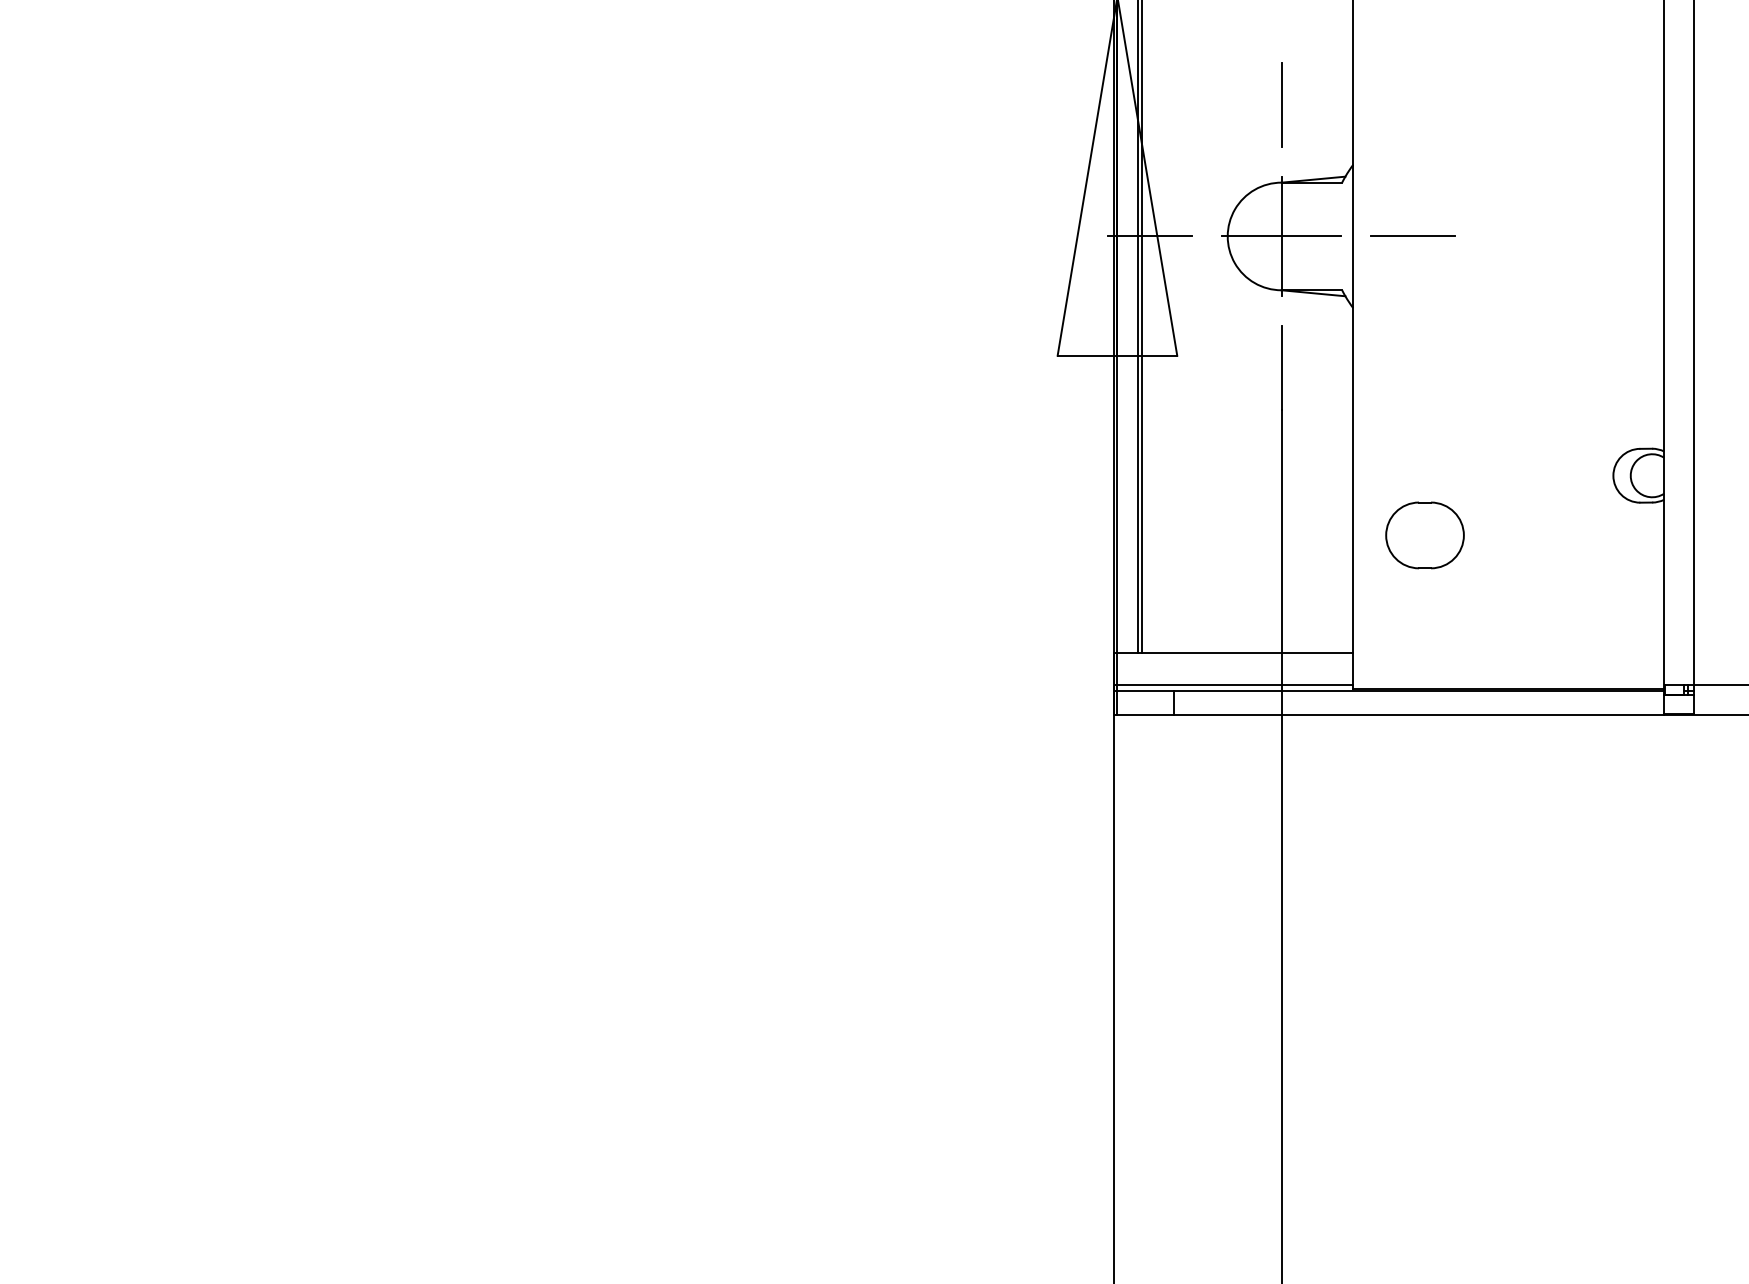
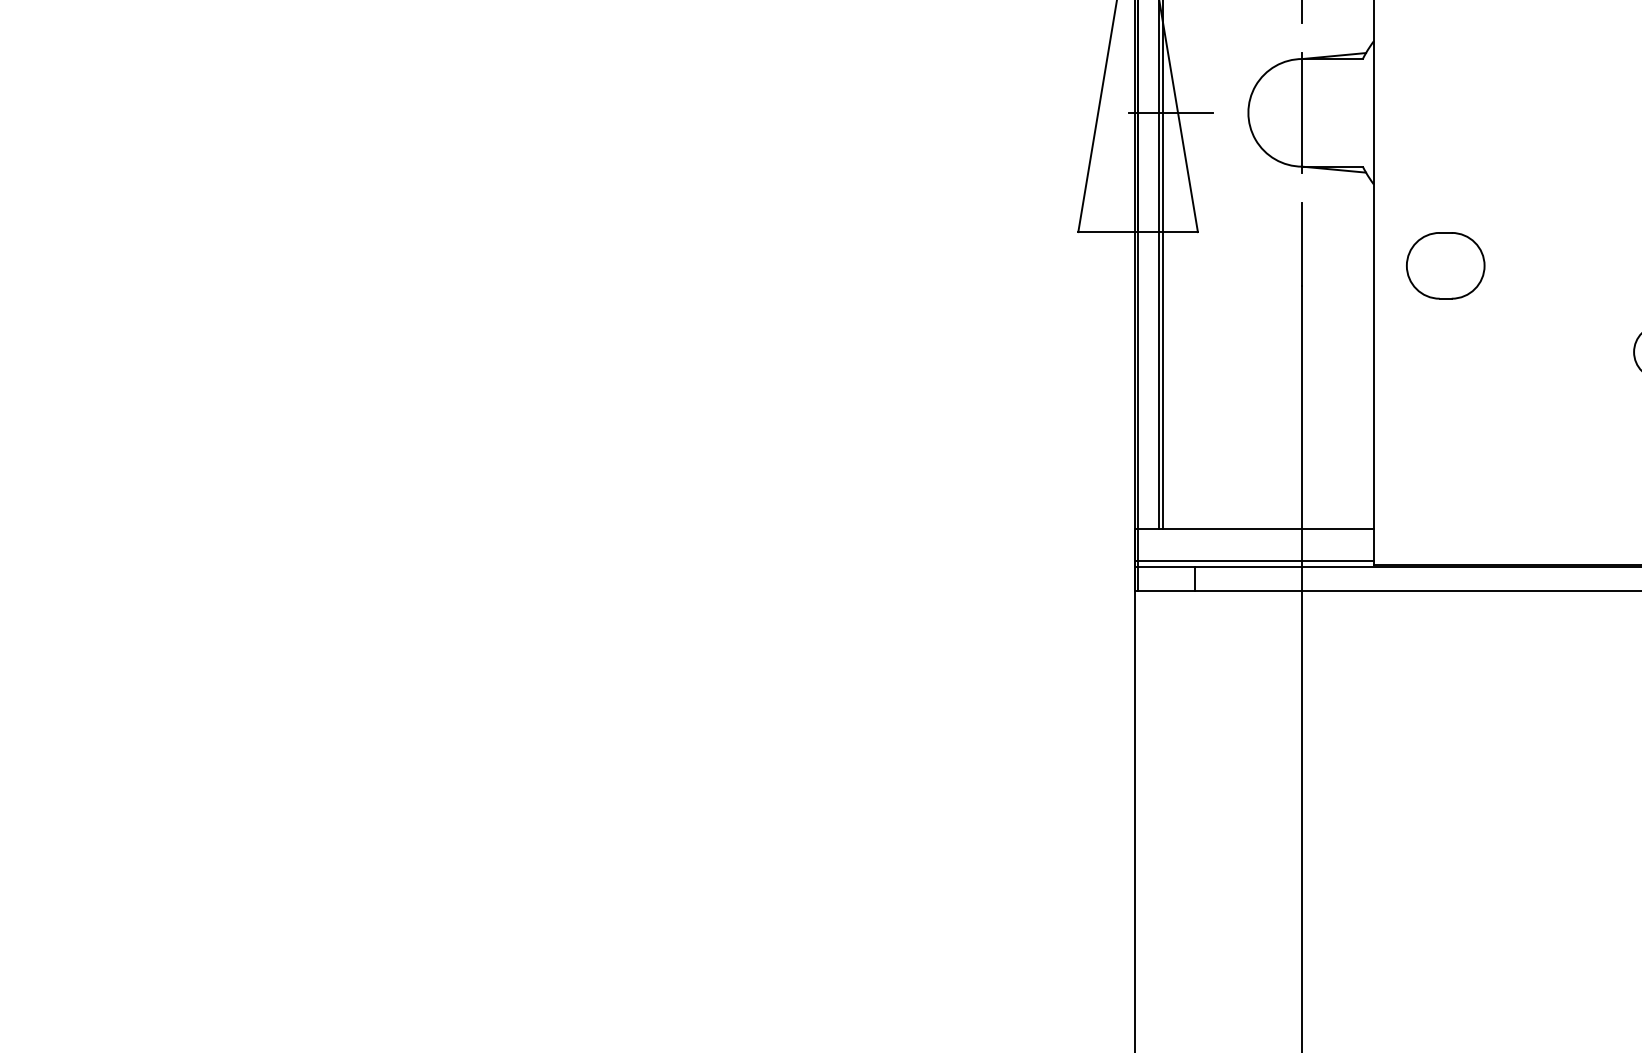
line: (1281, 236) -> (1302, 112), removed
line: (1412, 236) -> (1433, 112), removed
part: (1424, 535) -> (1445, 265), moved

